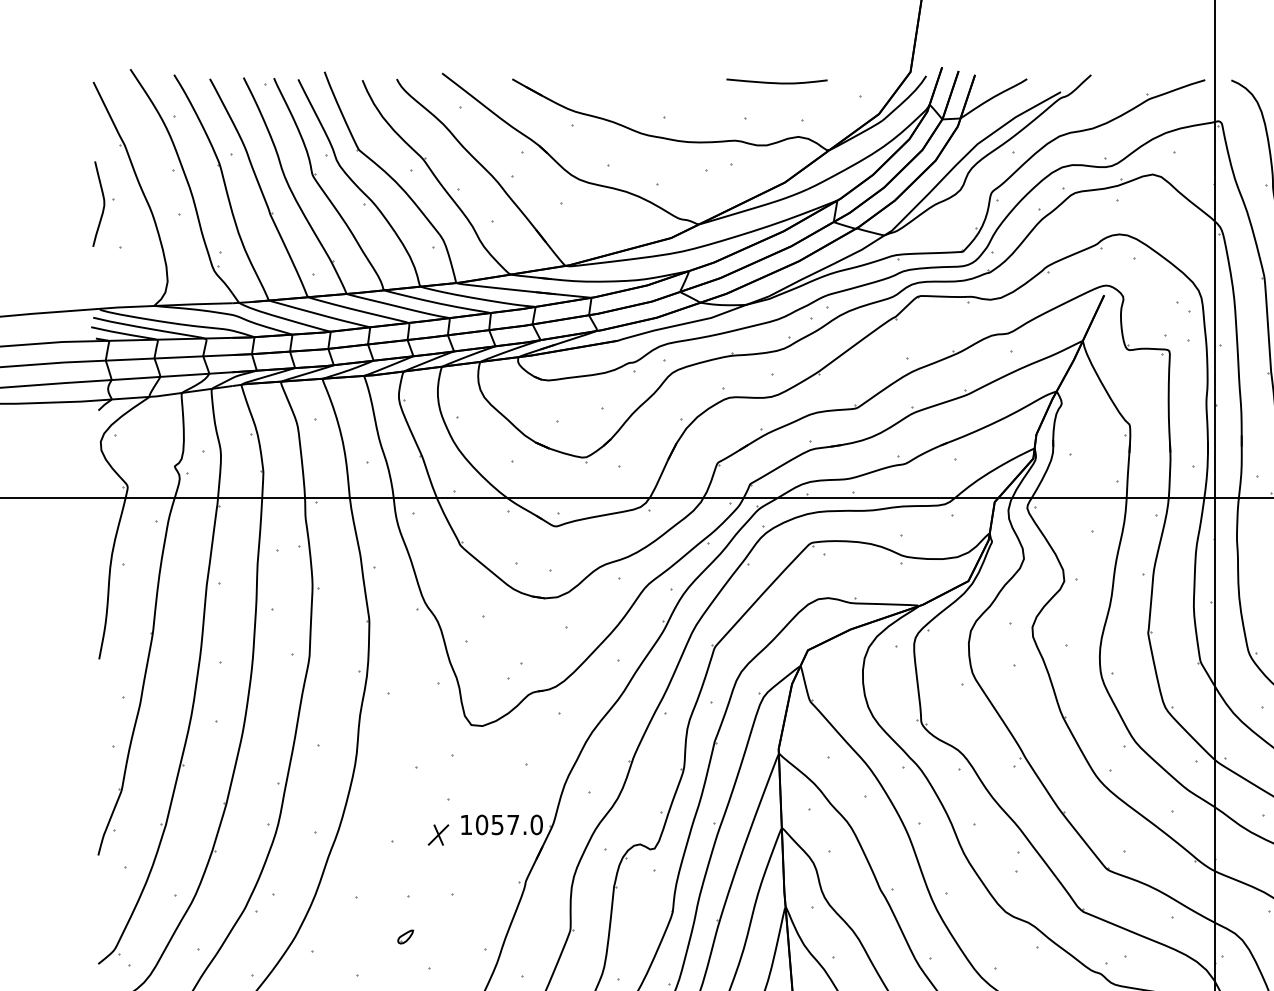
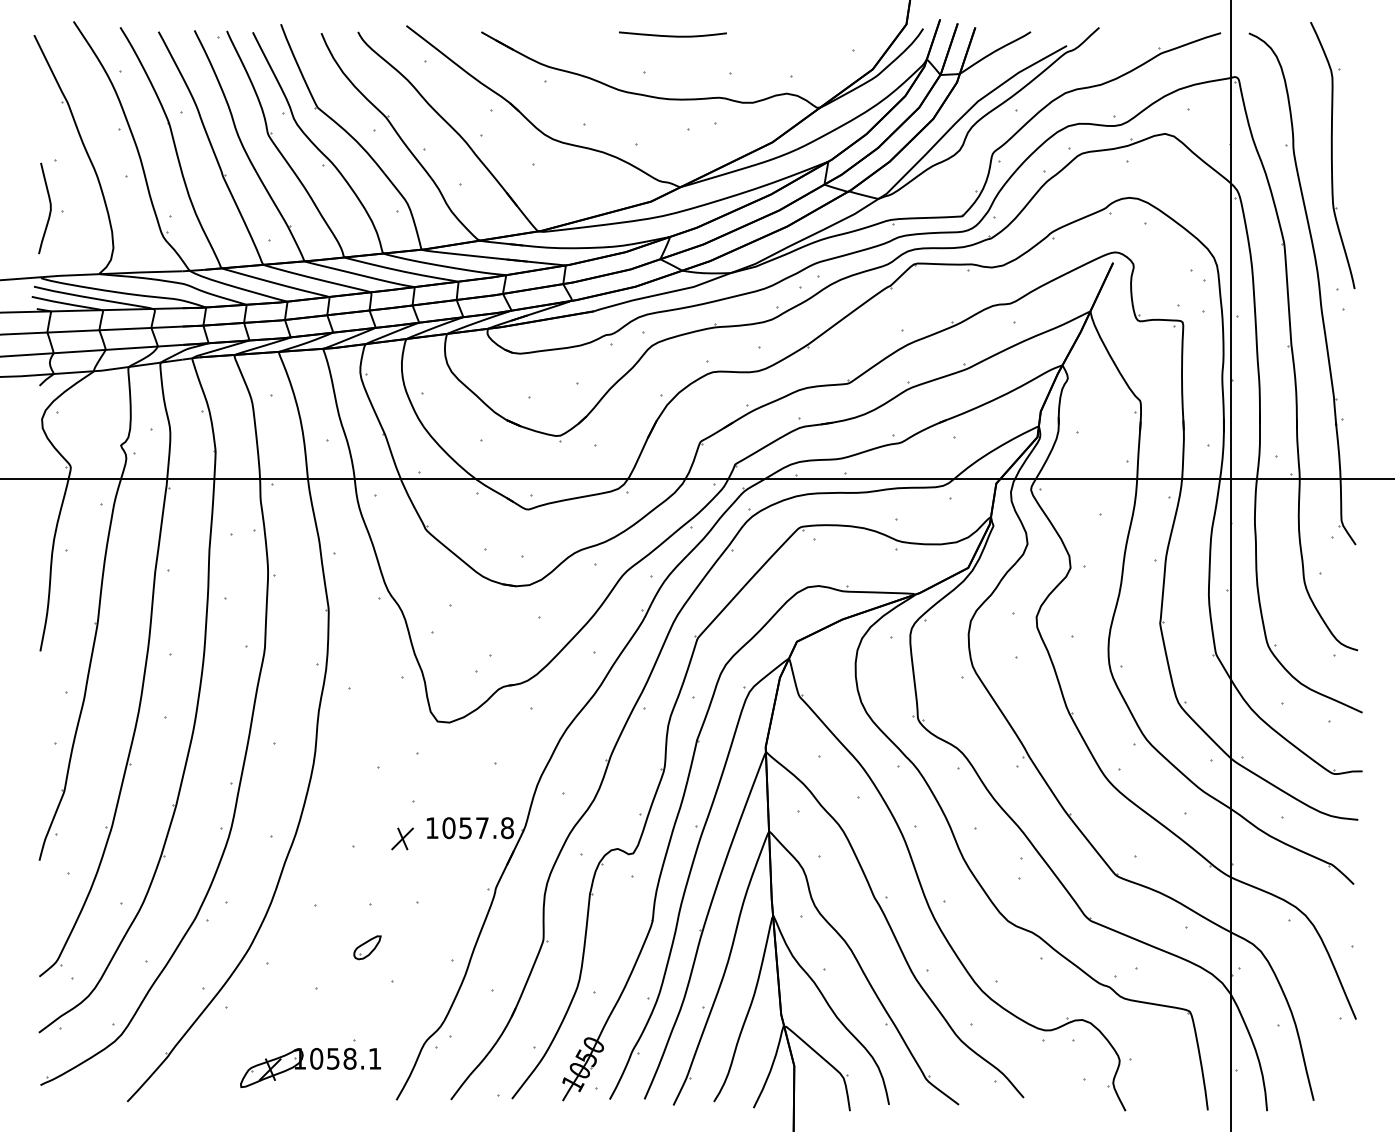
curve: (776, 82) -> (672, 35), moved
curve: (103, 203) -> (49, 207), moved
text: (536, 824) -> (507, 827), 1057.0 -> 1057.8
part: (405, 936) -> (367, 947), size x1.67

